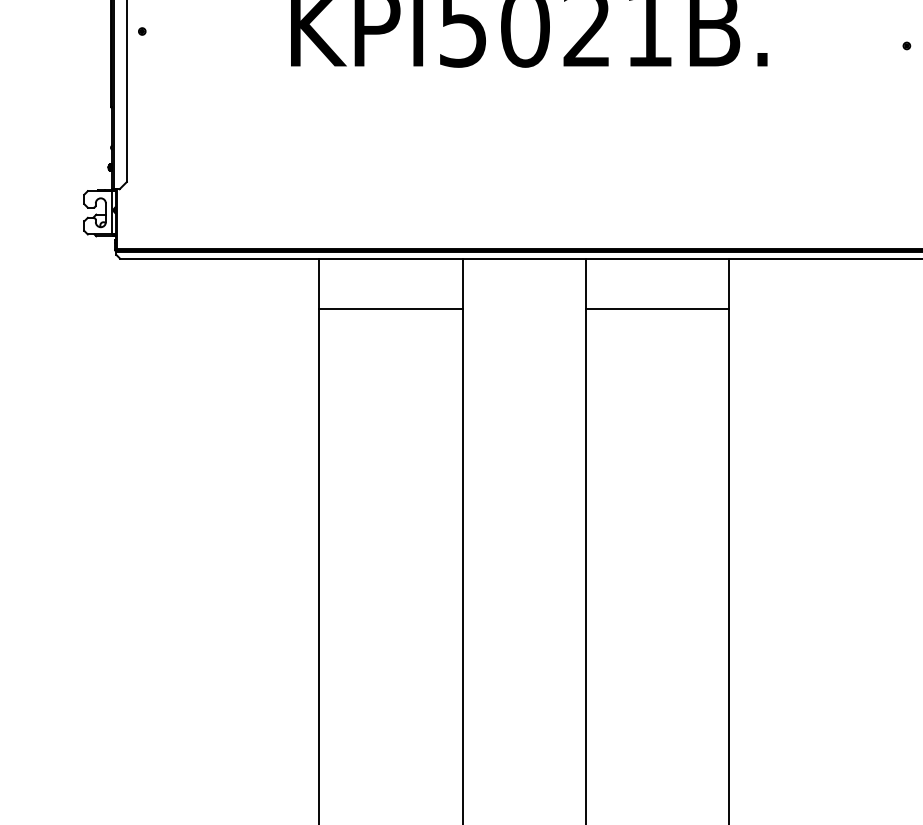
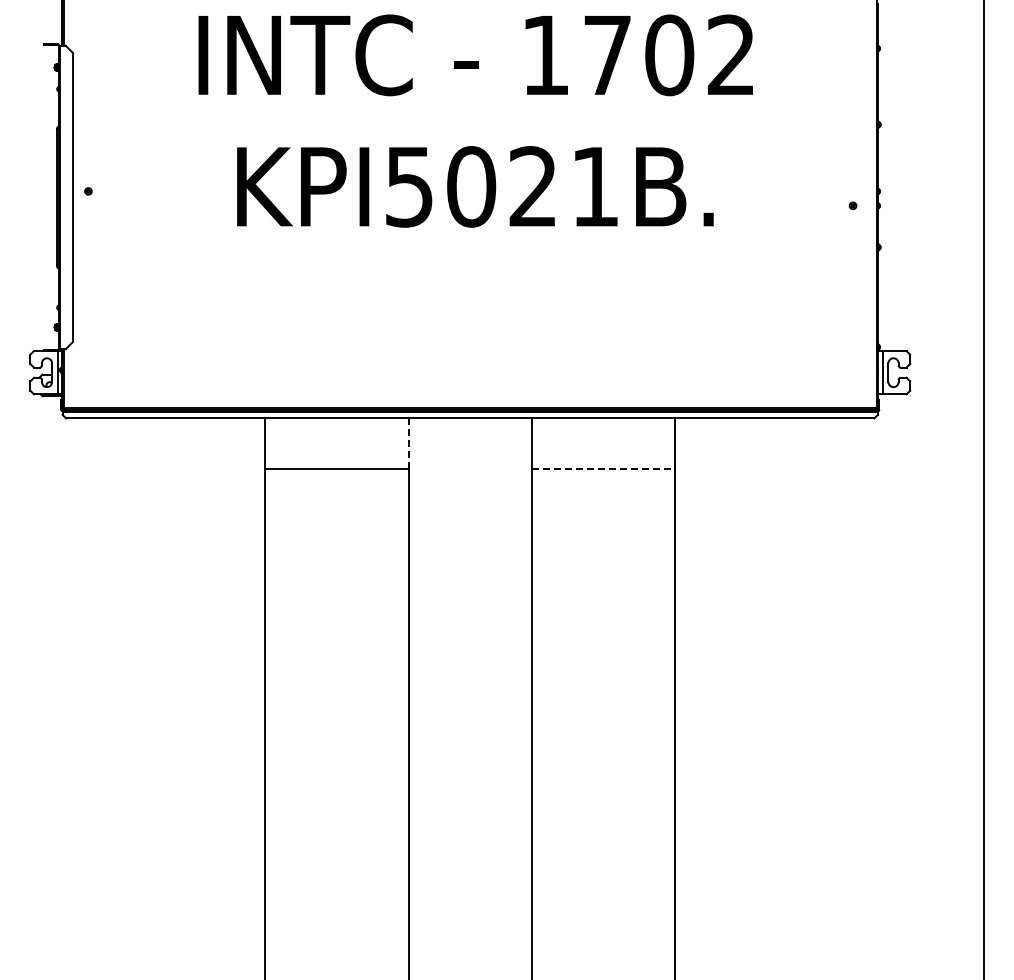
line: (462, 284) -> (408, 444), solid -> dashed
line: (657, 309) -> (603, 469), solid -> dashed

